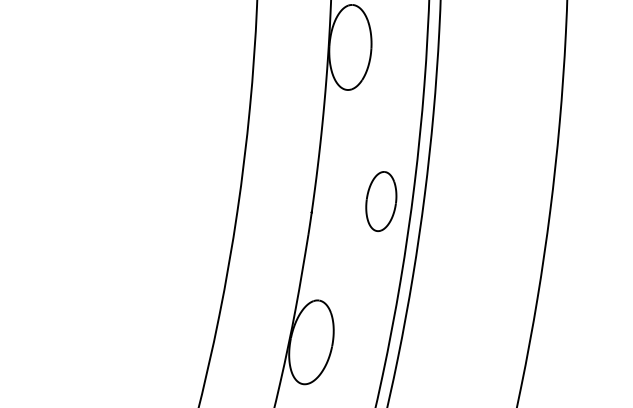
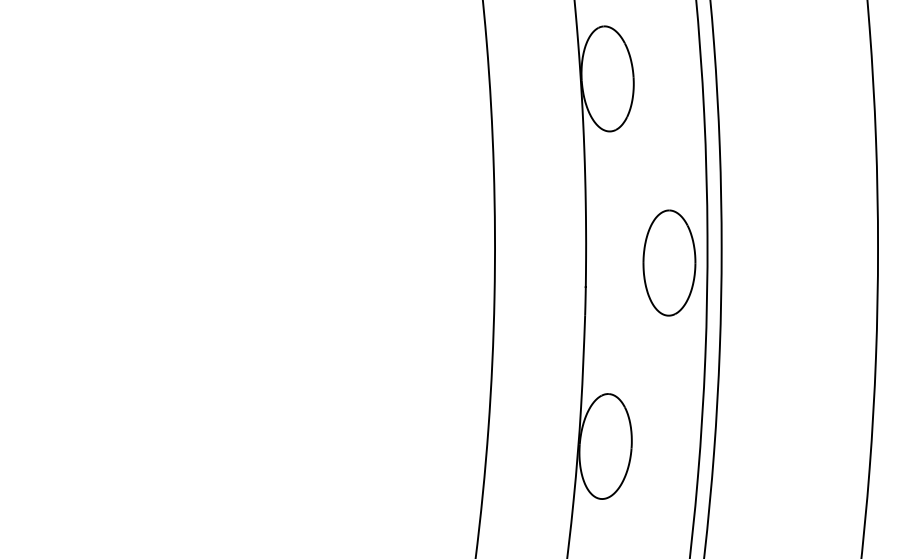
part: (381, 201) -> (669, 262), size x1.43

